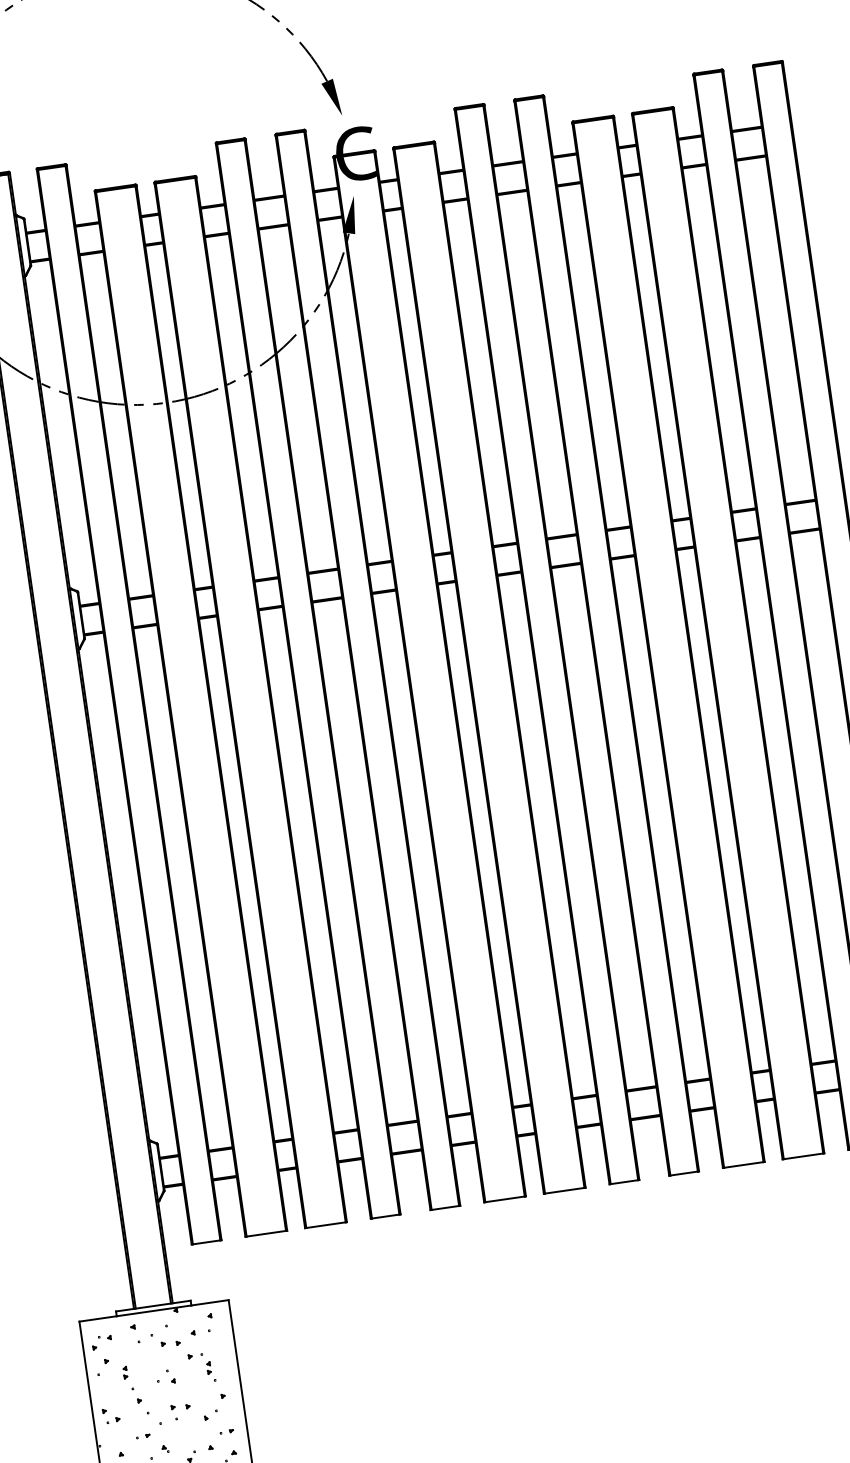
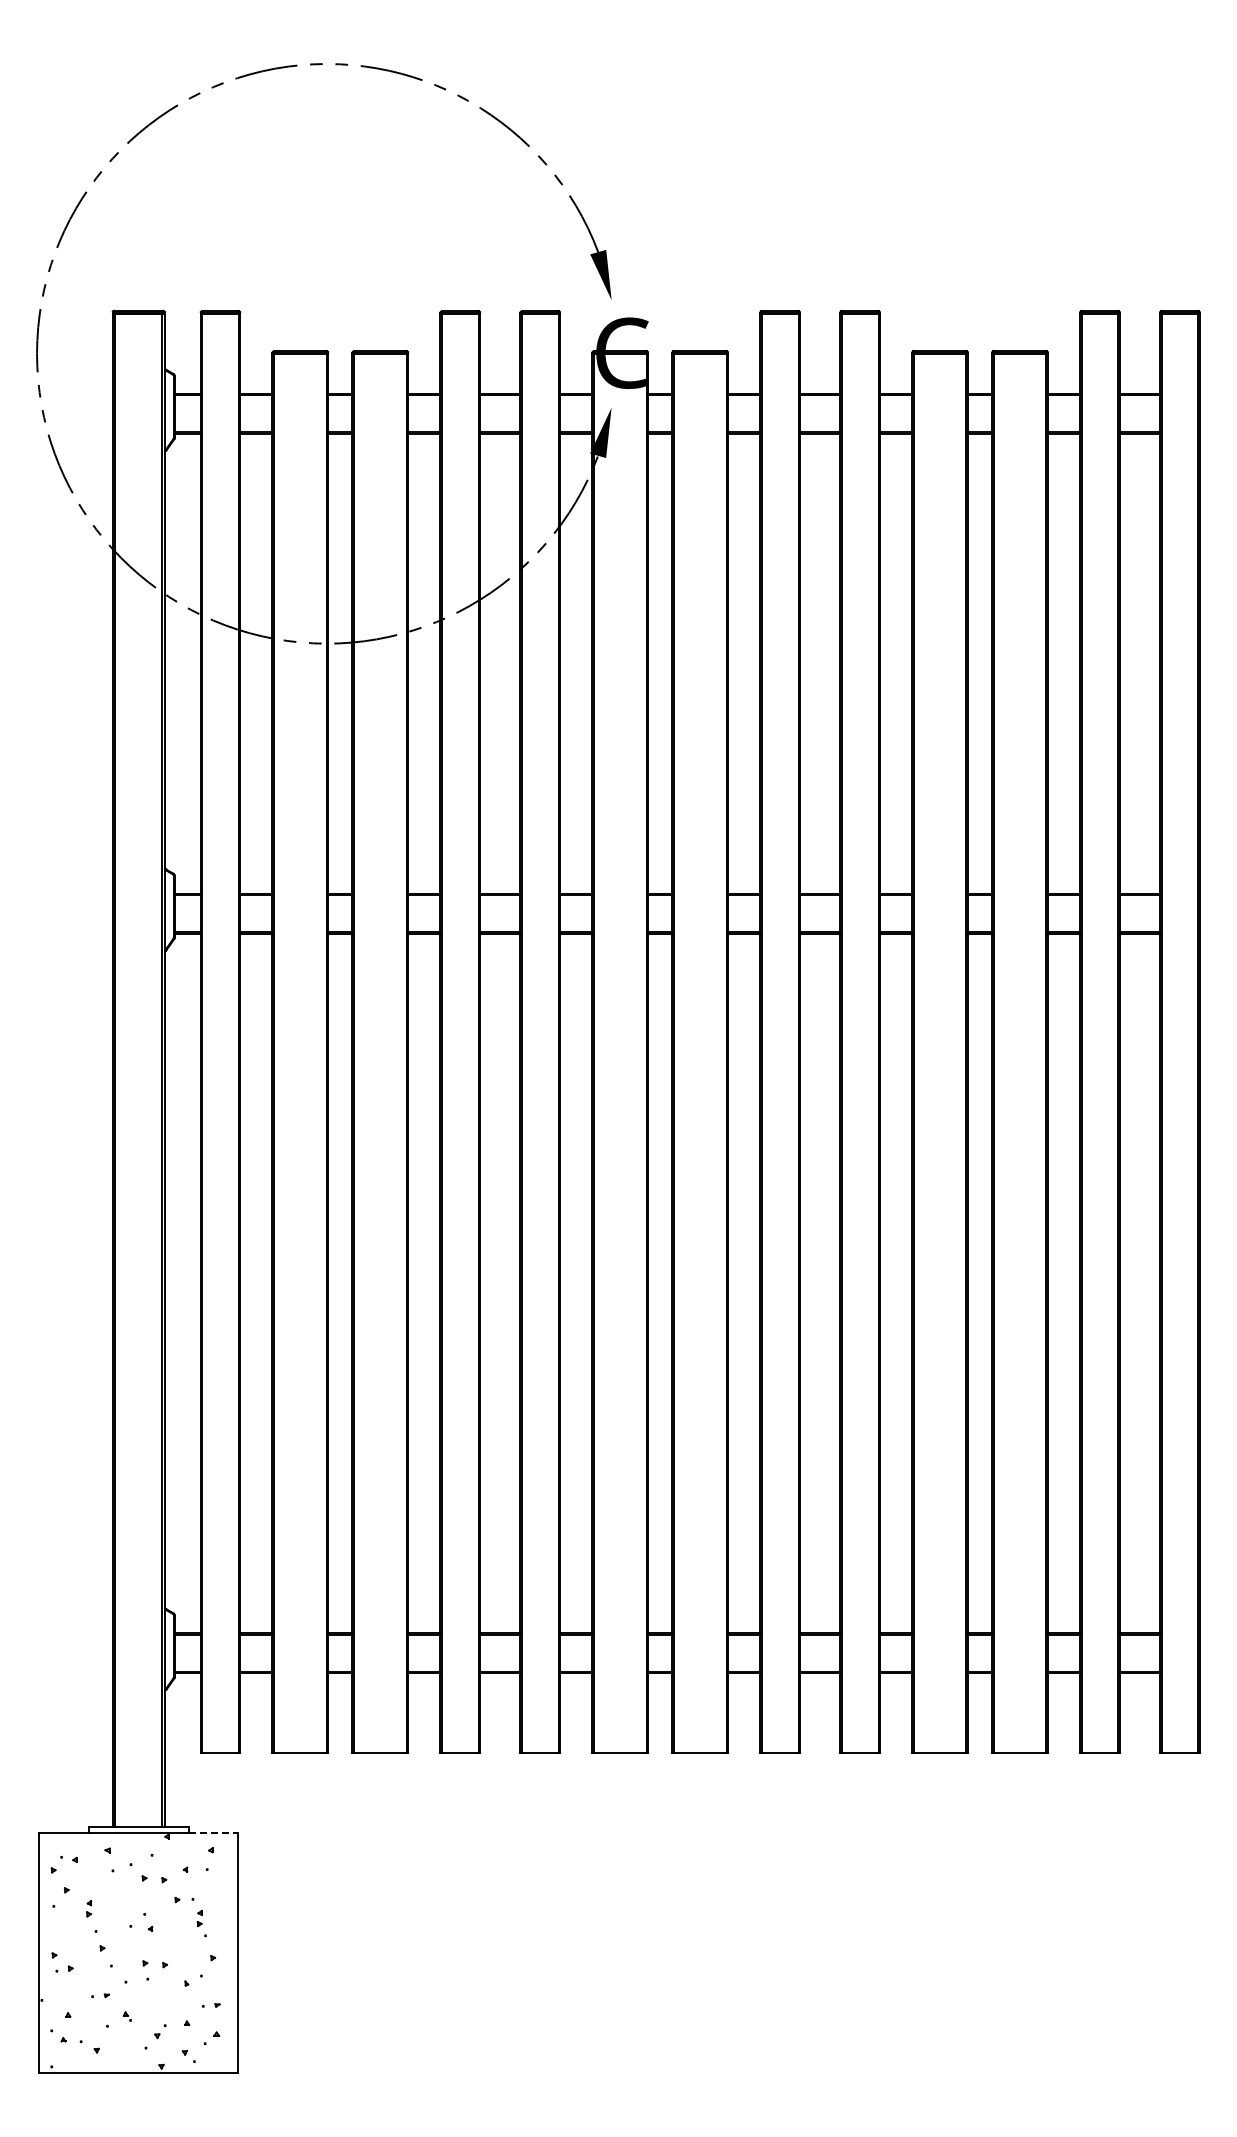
line: (210, 1303) -> (213, 1833), solid -> dashed

